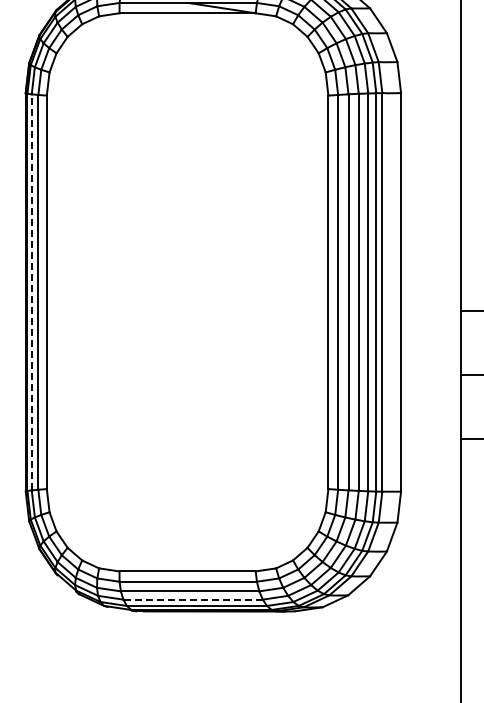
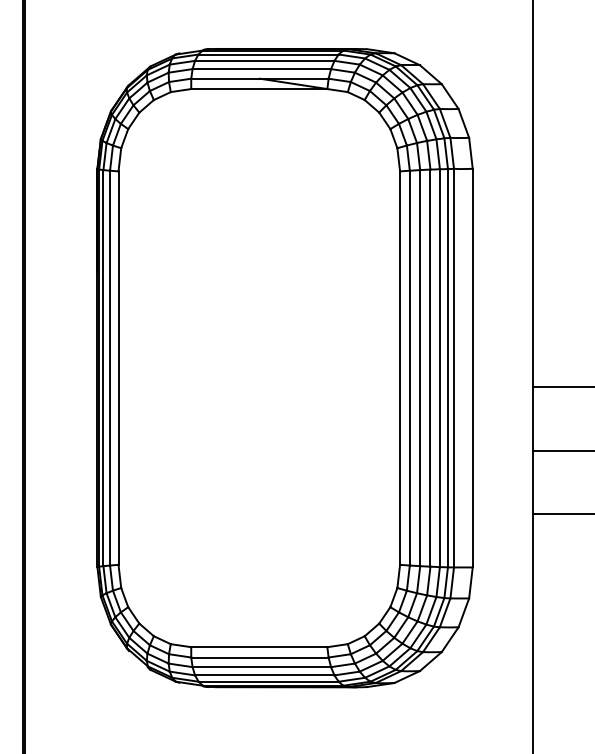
line: (31, 291) -> (103, 367), dashed -> solid
line: (192, 599) -> (264, 675), dashed -> solid

